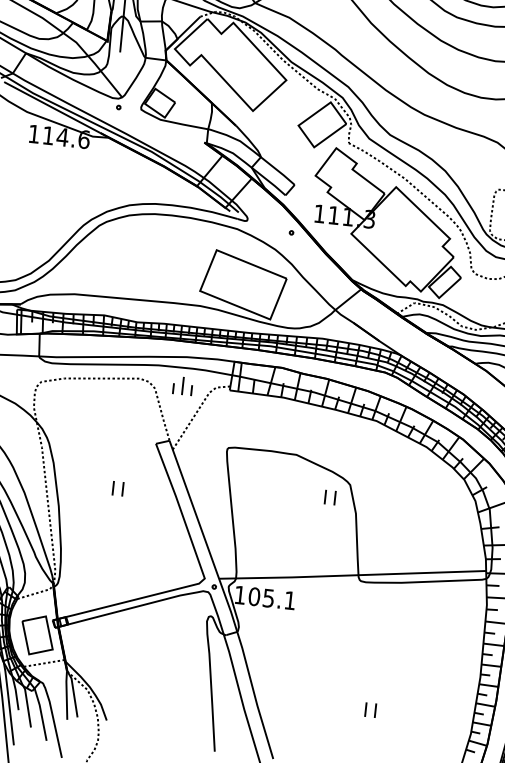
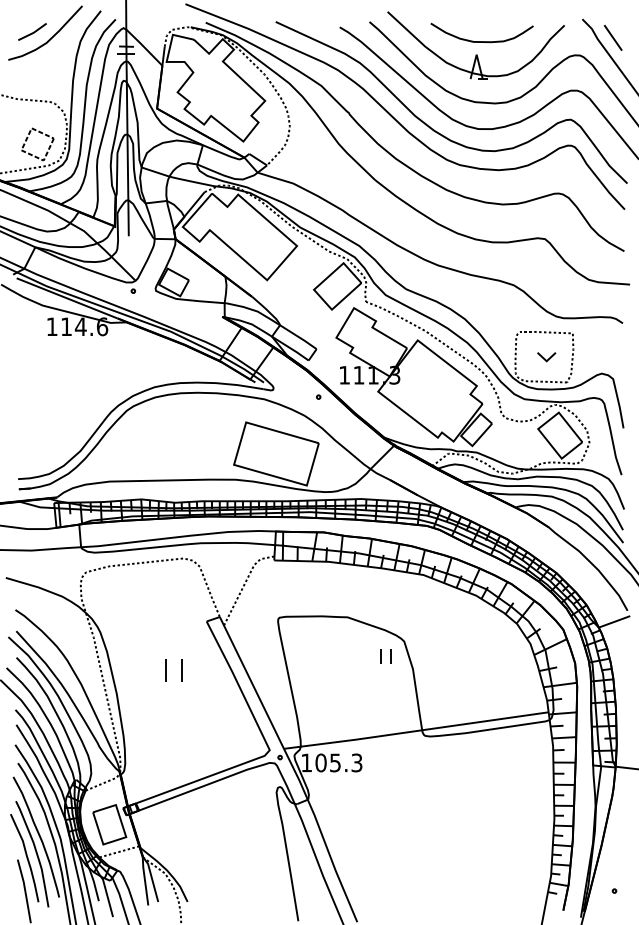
part: (182, 385) -> (226, 560), removed
part: (117, 488) -> (173, 670), size x1.6
text: (289, 600) -> (356, 762), 105.1 -> 105.3
part: (370, 709) -> (448, 862), removed

